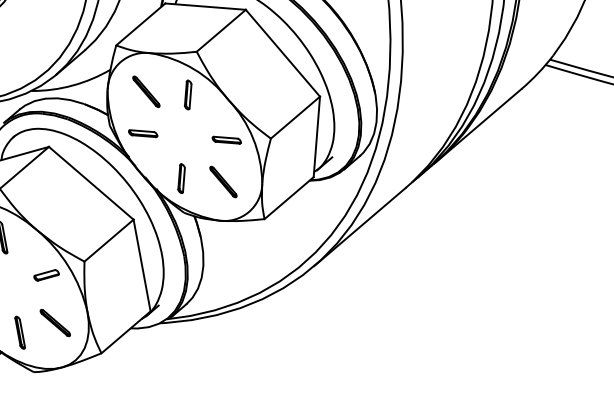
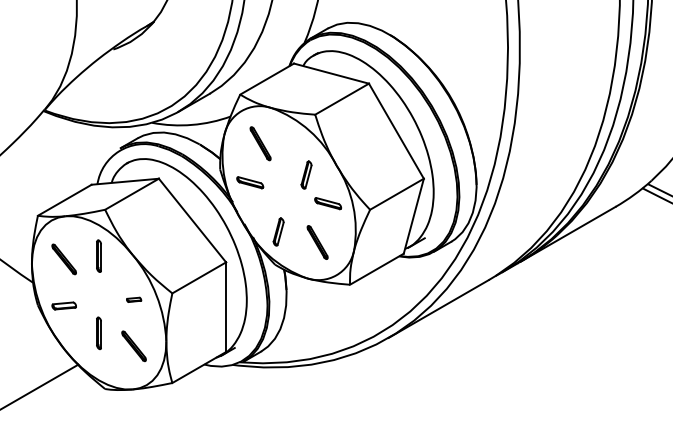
part: (188, 94) -> (306, 174), moved
part: (45, 275) -> (133, 299), size x0.6
part: (19, 331) -> (98, 332), moved

